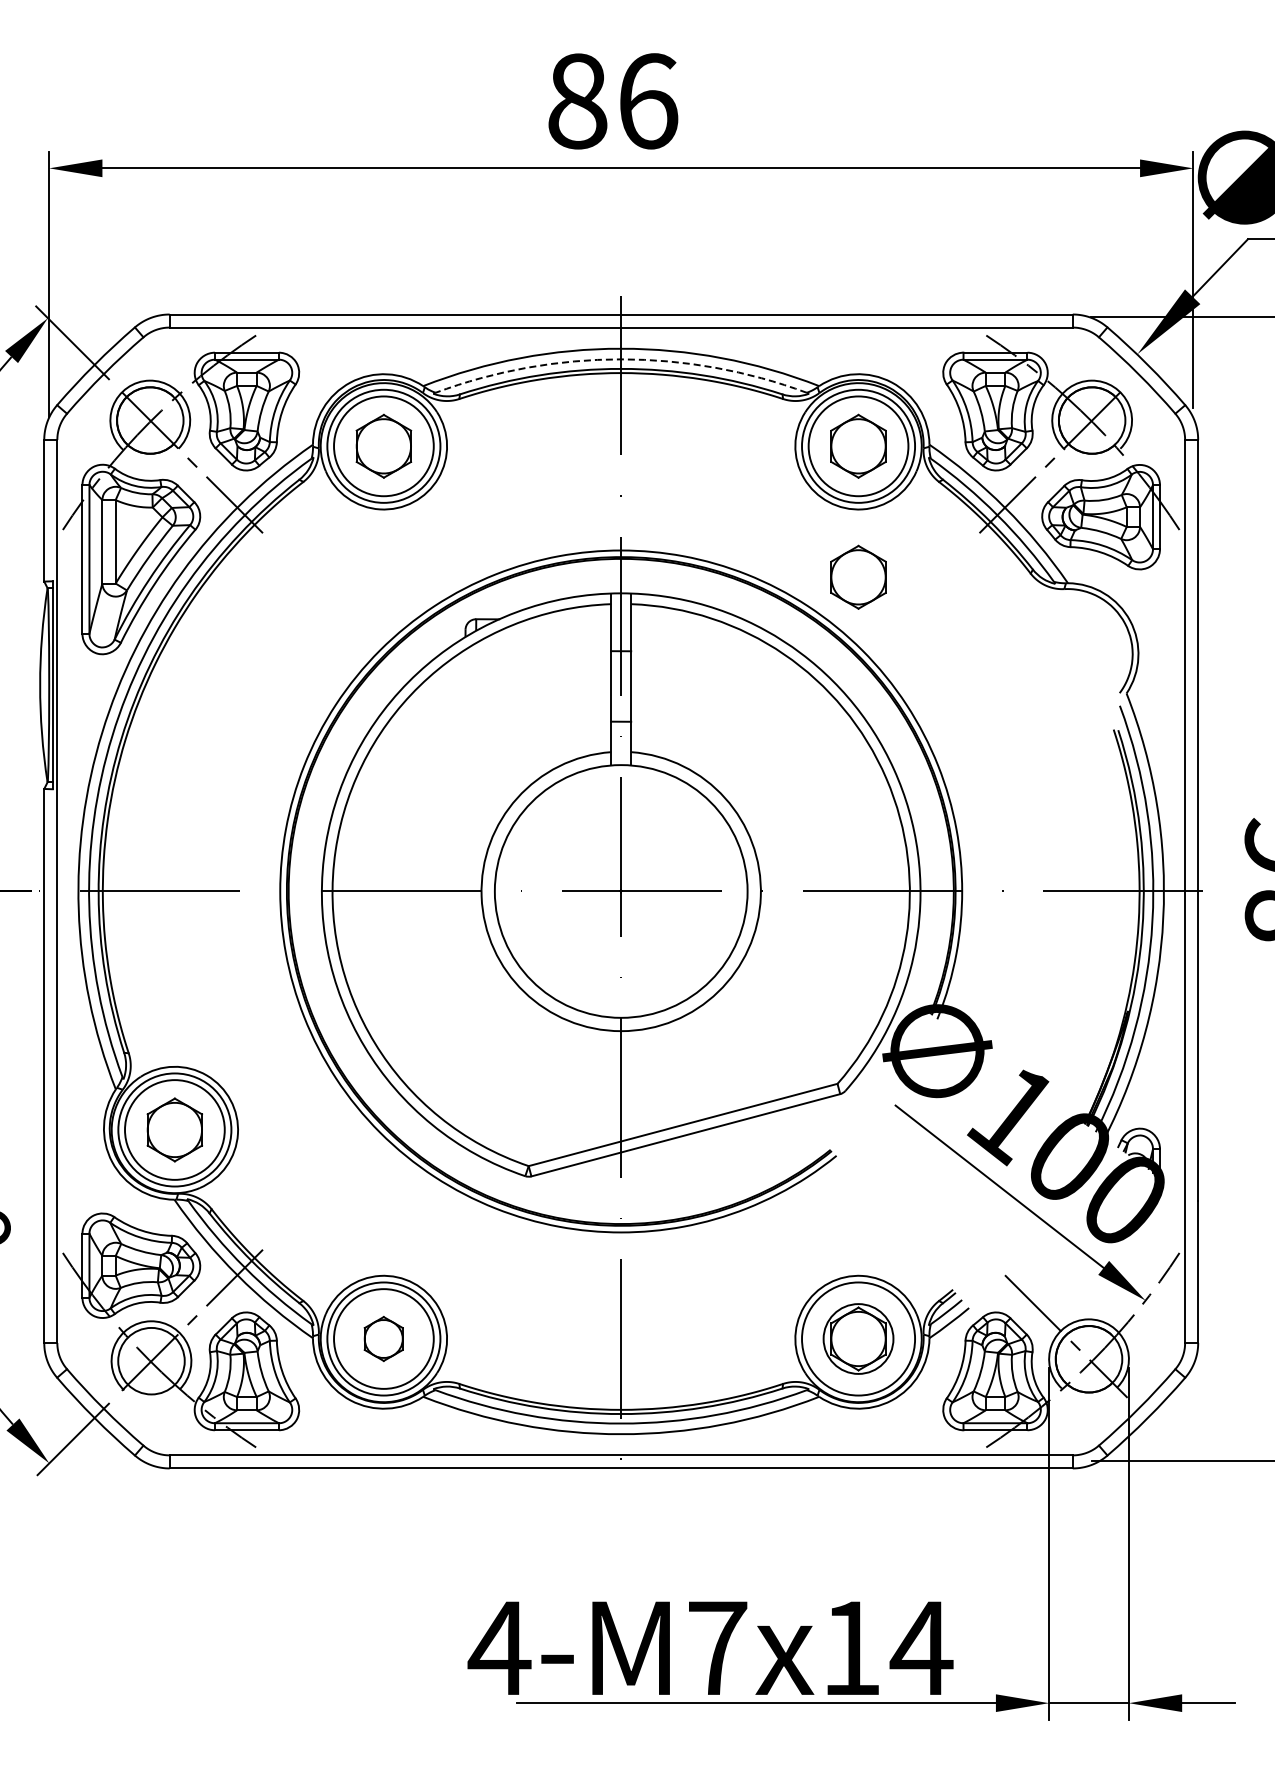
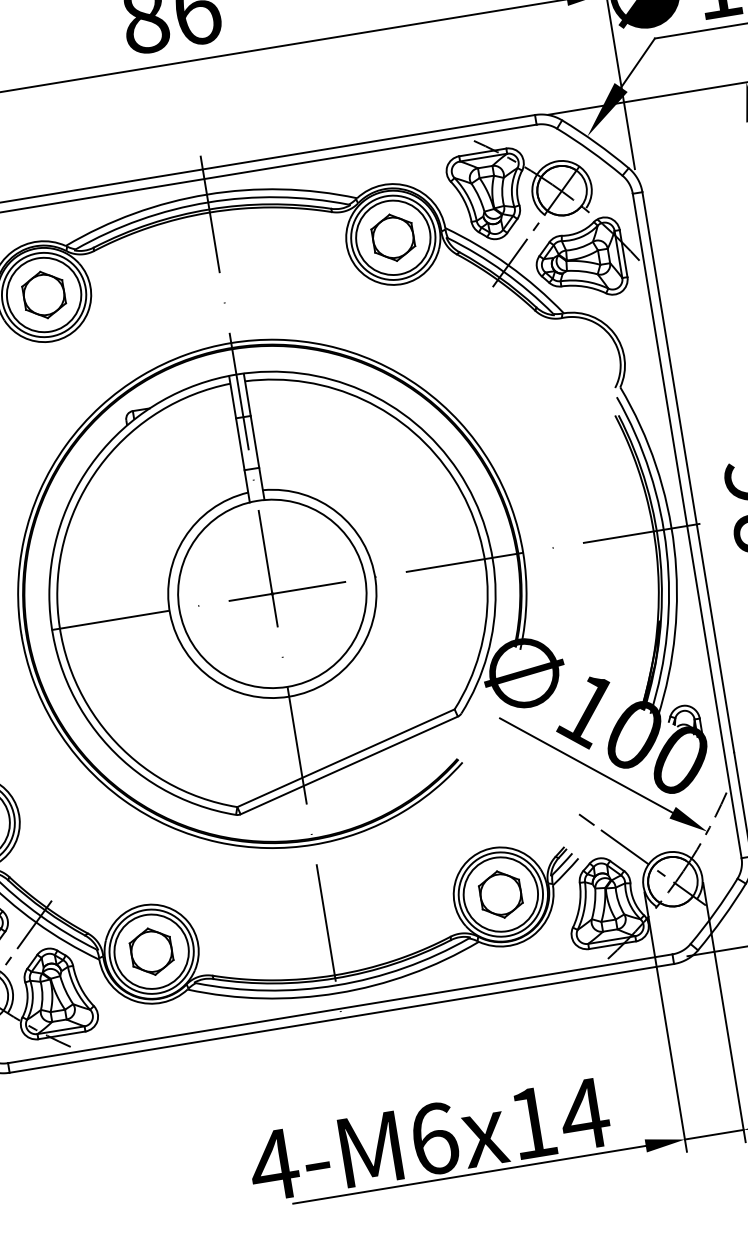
arc: (621, 359) -> (208, 202), dashed -> solid
part: (858, 576) -> (408, 333), removed
line: (988, 1258) -> (586, 819), added
part: (383, 1338) -> (151, 951), size x1.43
circle: (858, 1338) -> (500, 894), size x1.43
text: (718, 1648) -> (435, 1139), 4-M7x14 -> 4-M6x14

